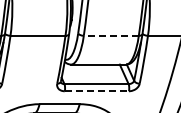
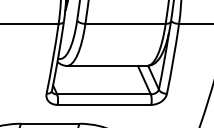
line: (110, 35) -> (124, 23), dashed -> solid
line: (97, 91) -> (105, 105), dashed -> solid

